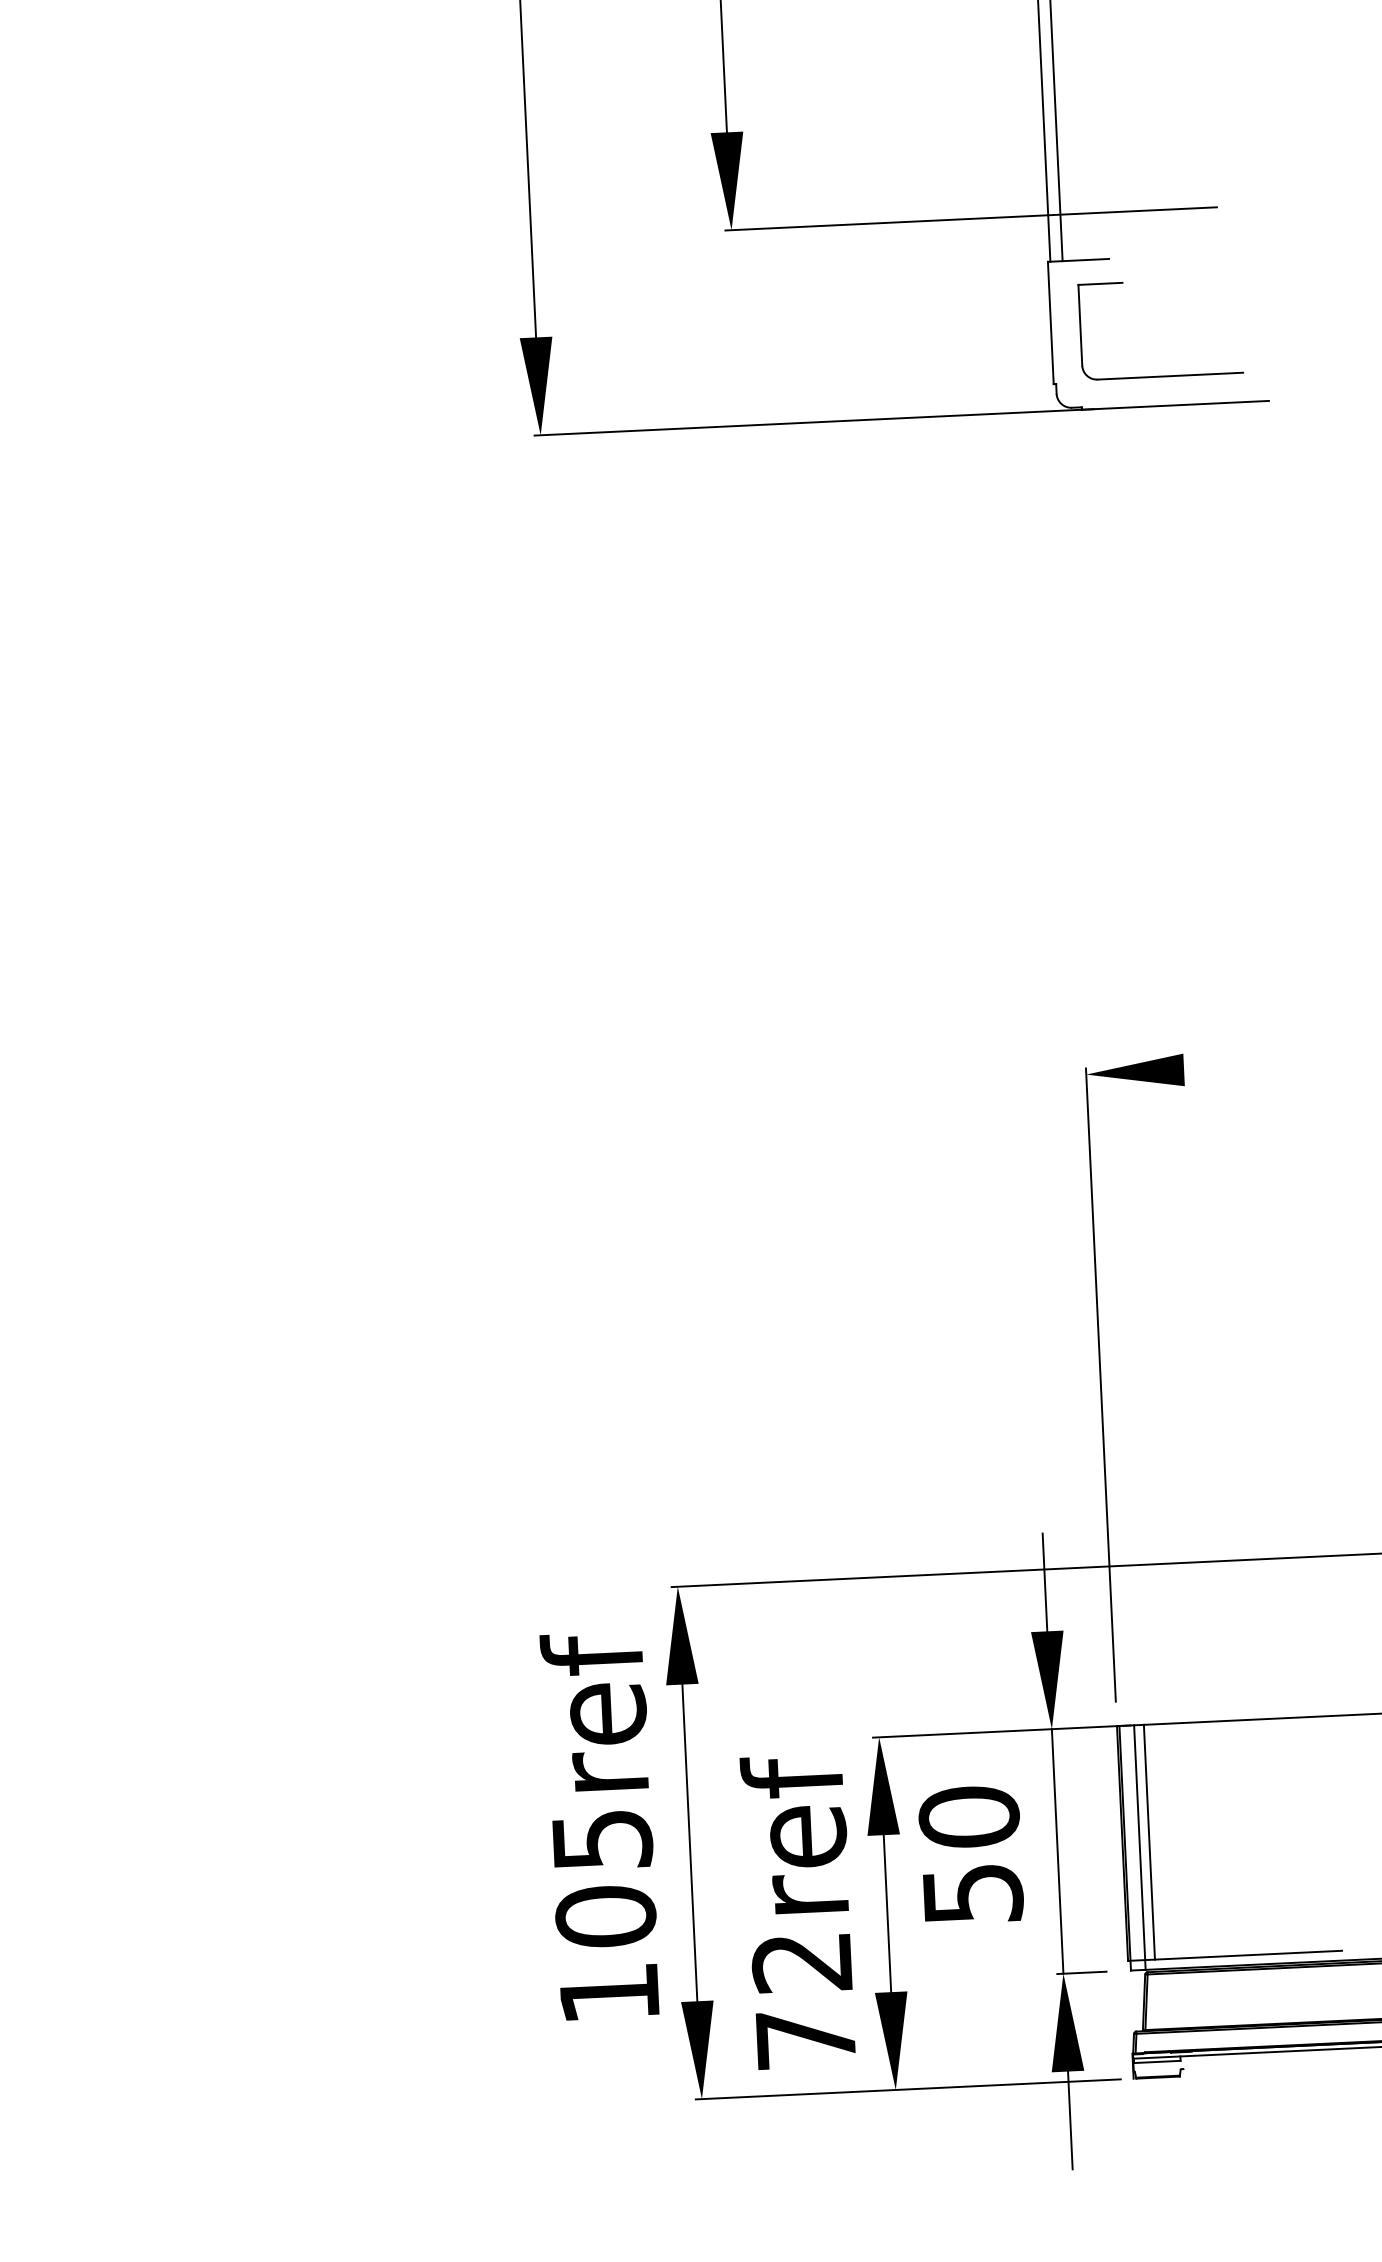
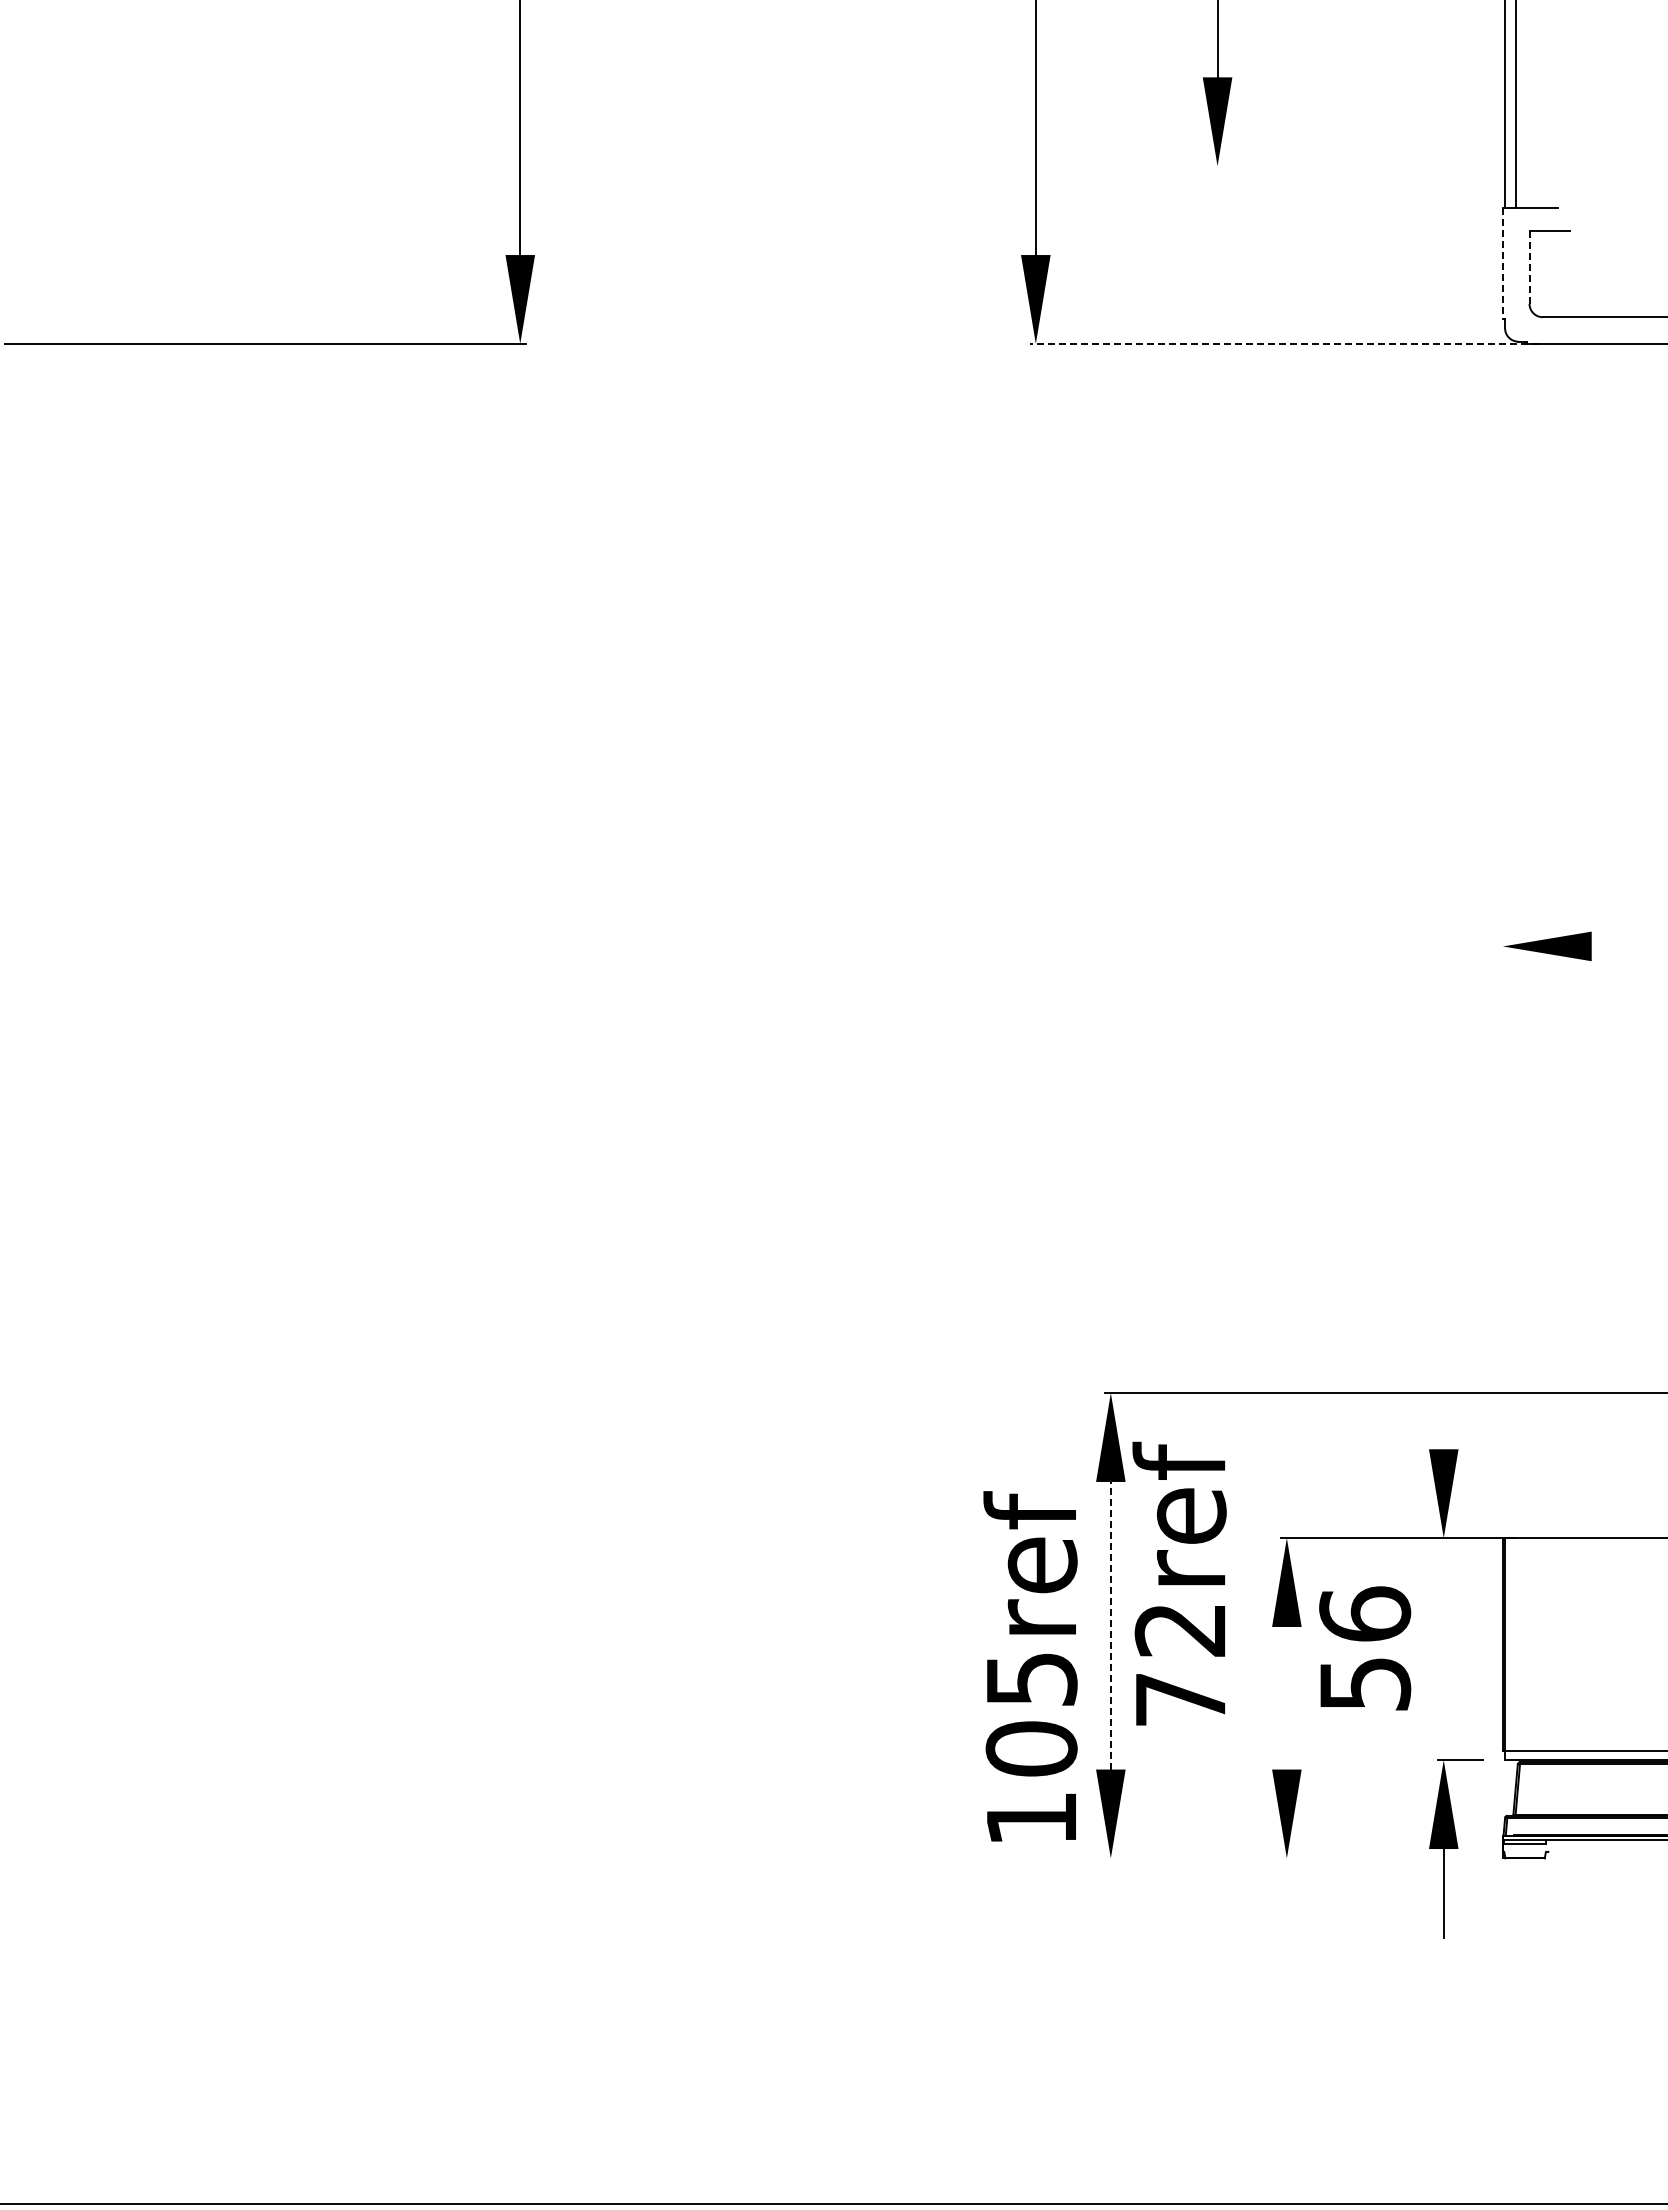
line: (970, 219) -> (1434, 166), removed
line: (1050, 322) -> (1502, 263), solid -> dashed
line: (1080, 325) -> (1529, 267), solid -> dashed
line: (814, 421) -> (1284, 343), solid -> dashed
line: (1100, 1384) -> (1502, 1227), removed
line: (1044, 1582) -> (1443, 1404), removed
text: (969, 1816) -> (1365, 1613), 50 -> 56
text: (600, 1825) -> (1030, 1666), moved
line: (1149, 1841) -> (1527, 1644), removed
line: (689, 1842) -> (1110, 1625), solid -> dashed
line: (1139, 1847) -> (1518, 1649), removed
line: (1057, 1851) -> (1443, 1649), removed
text: (798, 1911) -> (1179, 1583), moved
line: (887, 1912) -> (1286, 1697), removed
line: (908, 2089) -> (1298, 1858), removed

